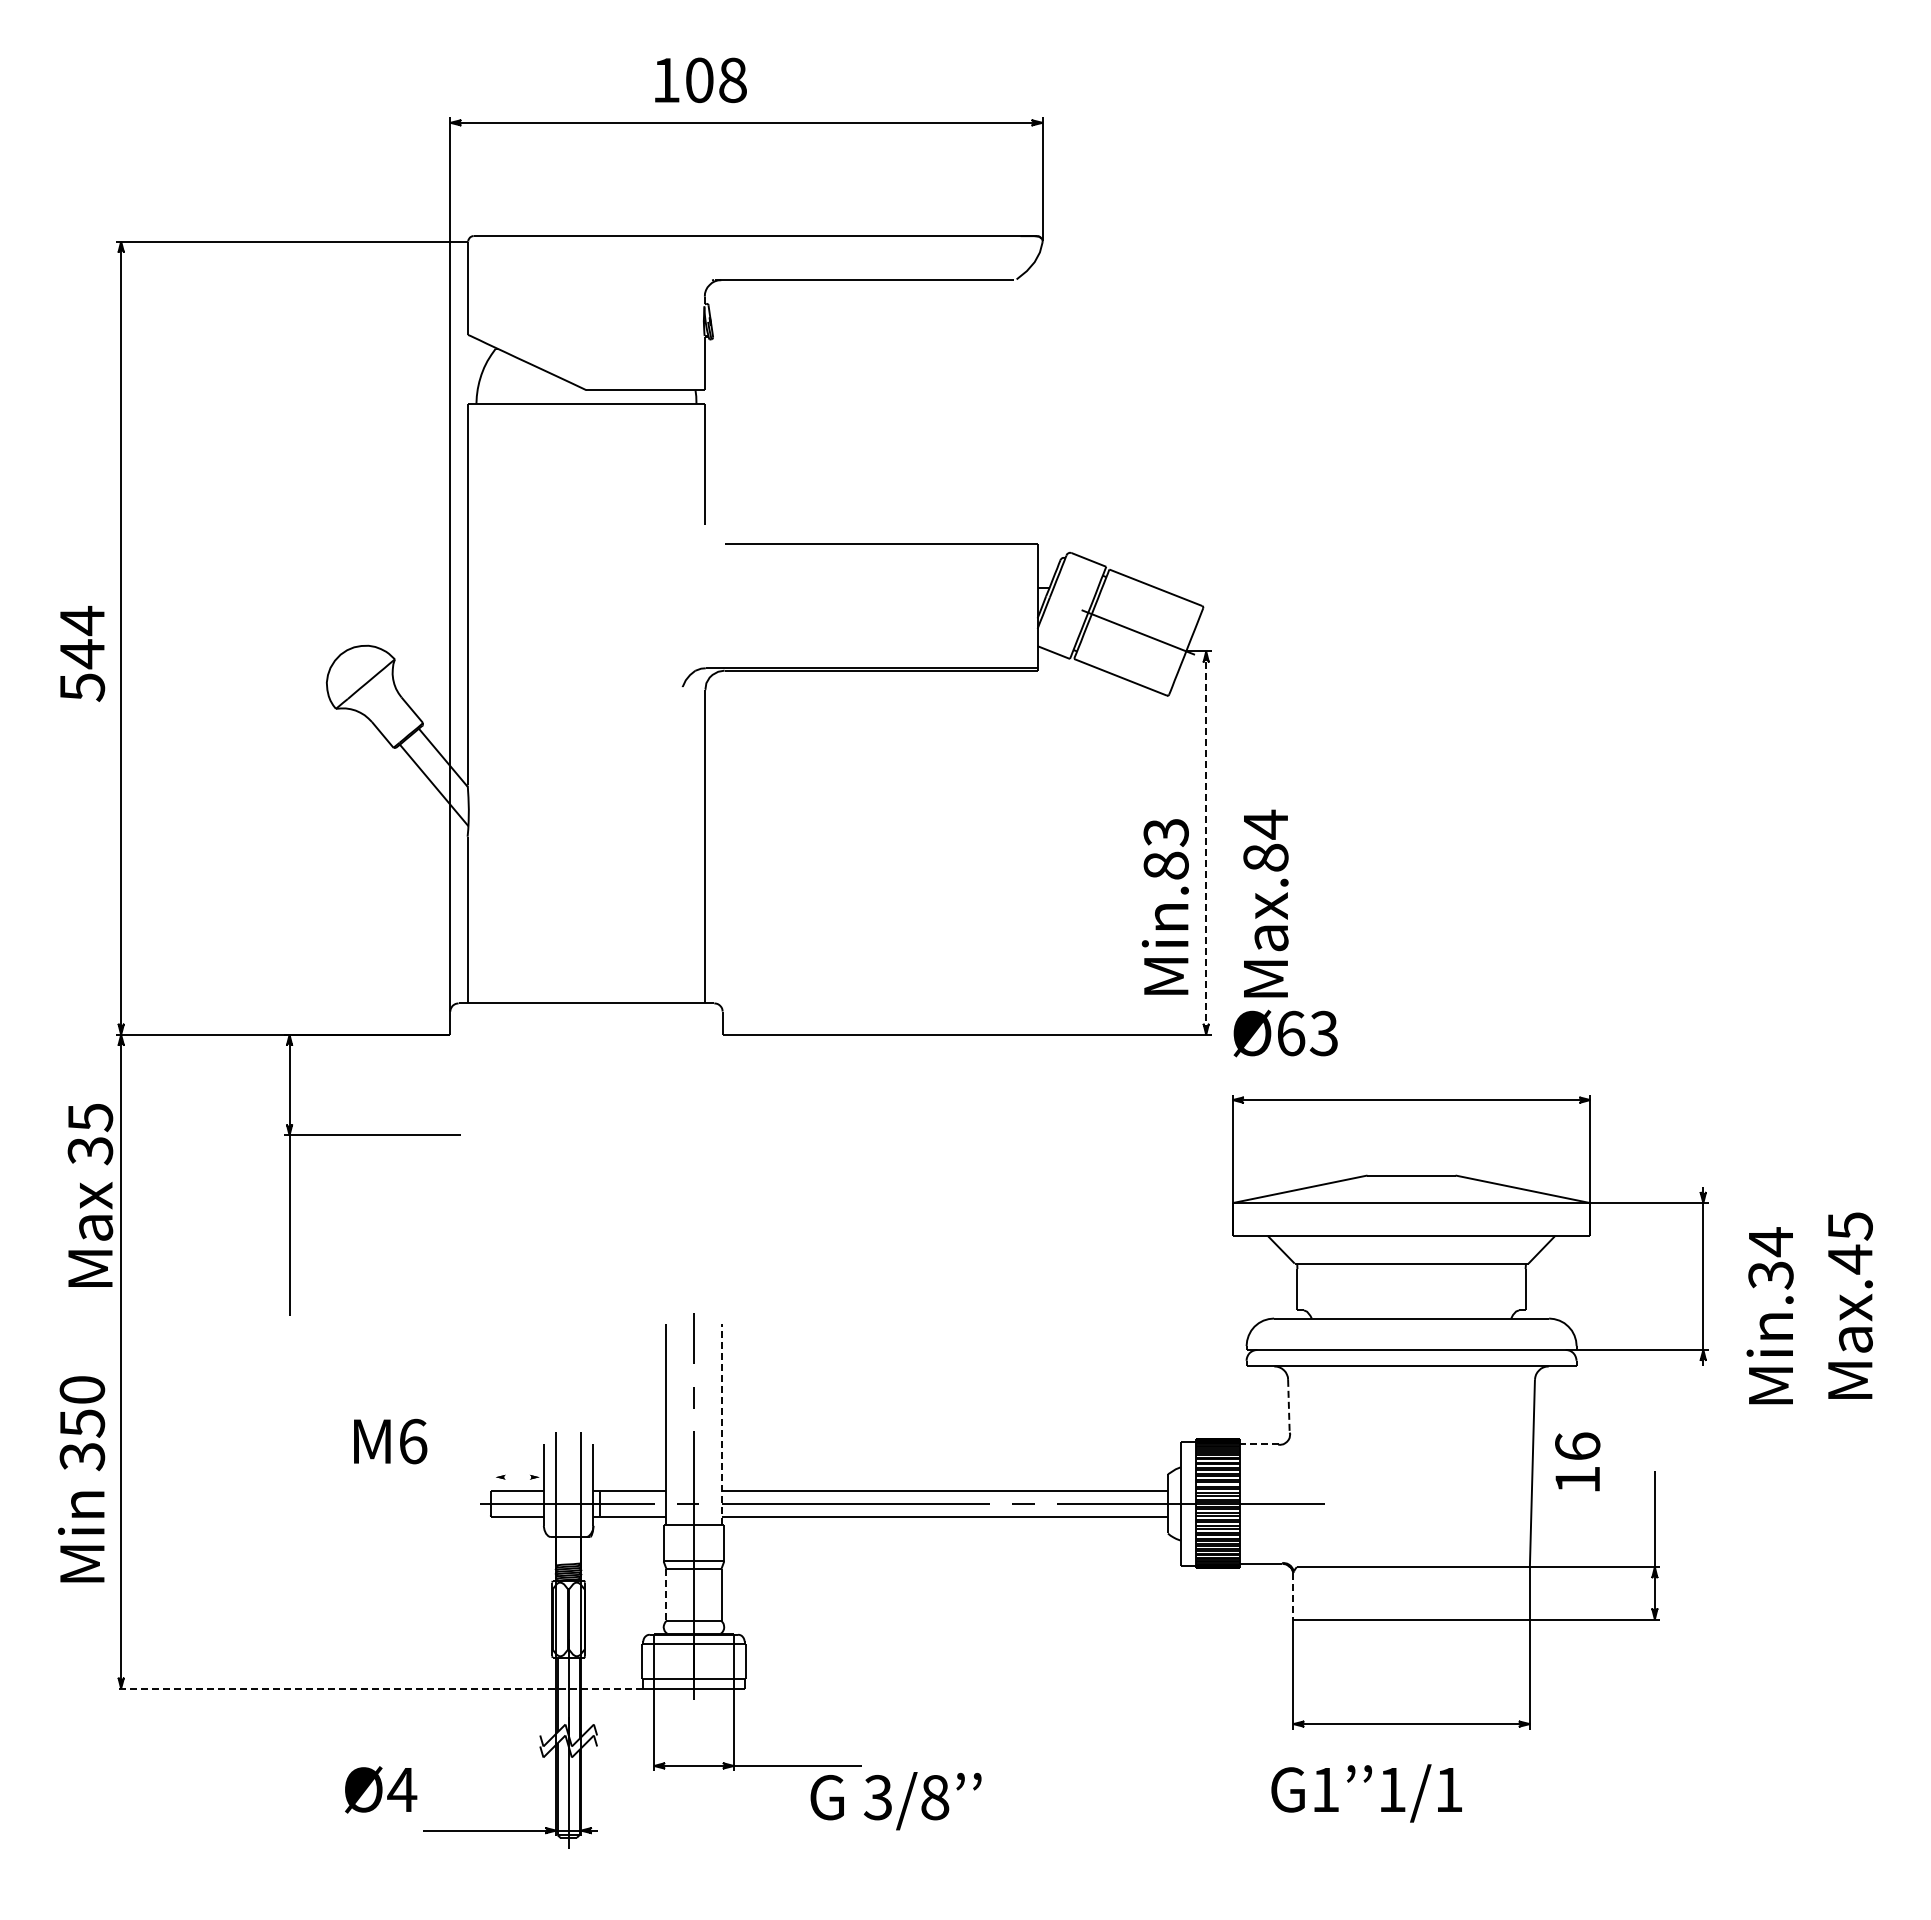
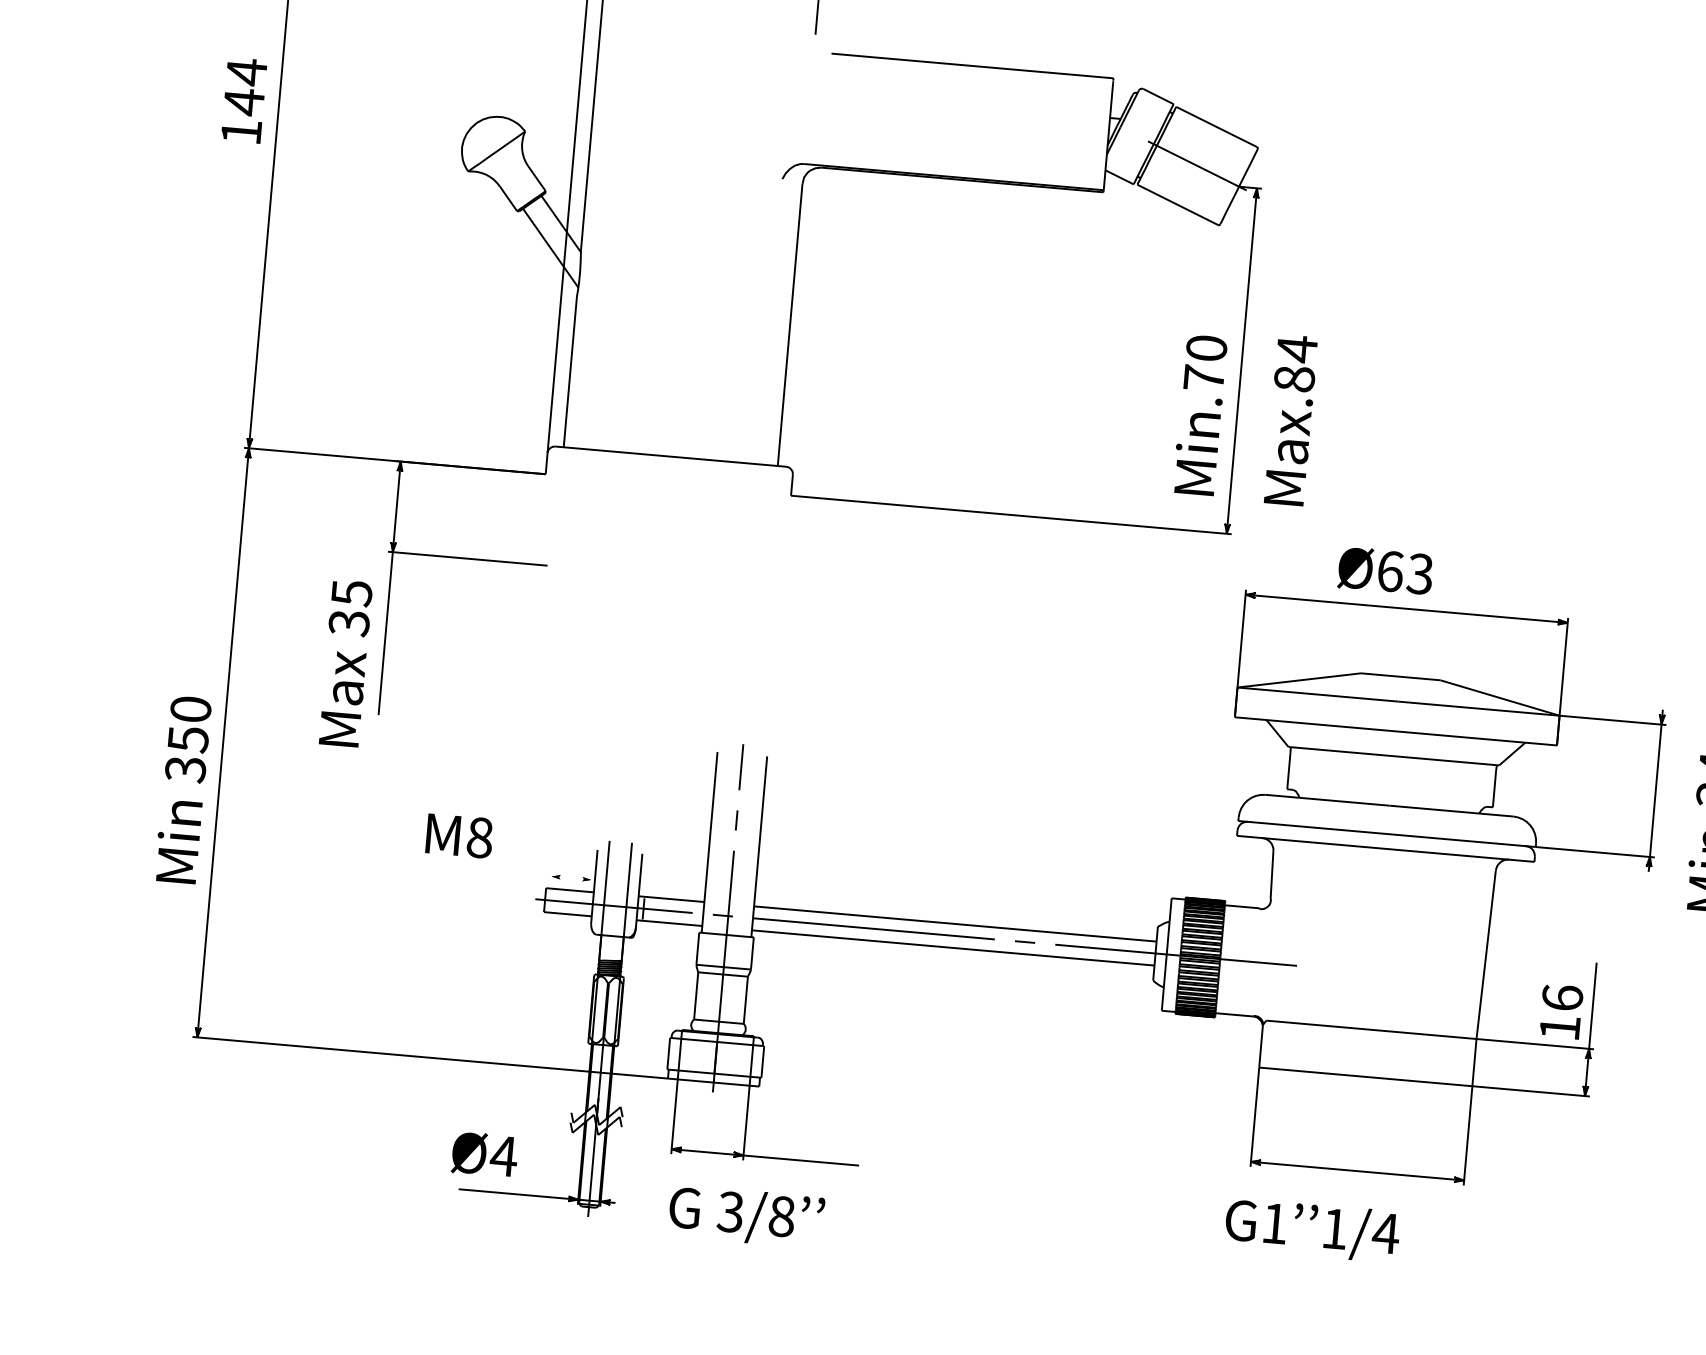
text: (82, 687) -> (241, 132), 544 -> 144
line: (1206, 843) -> (1242, 361), dashed -> solid
text: (1165, 848) -> (1204, 362), Min.83 -> Min.70
text: (1285, 1033) -> (1385, 571), moved
text: (90, 1195) -> (345, 663), moved
line: (1288, 1406) -> (1271, 875), dashed -> solid
line: (721, 1423) -> (759, 845), dashed -> solid
text: (413, 1441) -> (480, 837), M6 -> M8
line: (1258, 1444) -> (1241, 907), dashed -> solid
text: (1577, 1461) -> (1561, 1011), moved
text: (81, 1479) -> (183, 790), moved
line: (666, 1595) -> (696, 996), dashed -> solid
line: (1293, 1596) -> (1261, 1046), dashed -> solid
line: (379, 1688) -> (430, 1057), dashed -> solid
text: (381, 1789) -> (485, 1154), moved
text: (1448, 1789) -> (1385, 1233), 1/1 -> 1/4
text: (895, 1801) -> (745, 1216), moved

